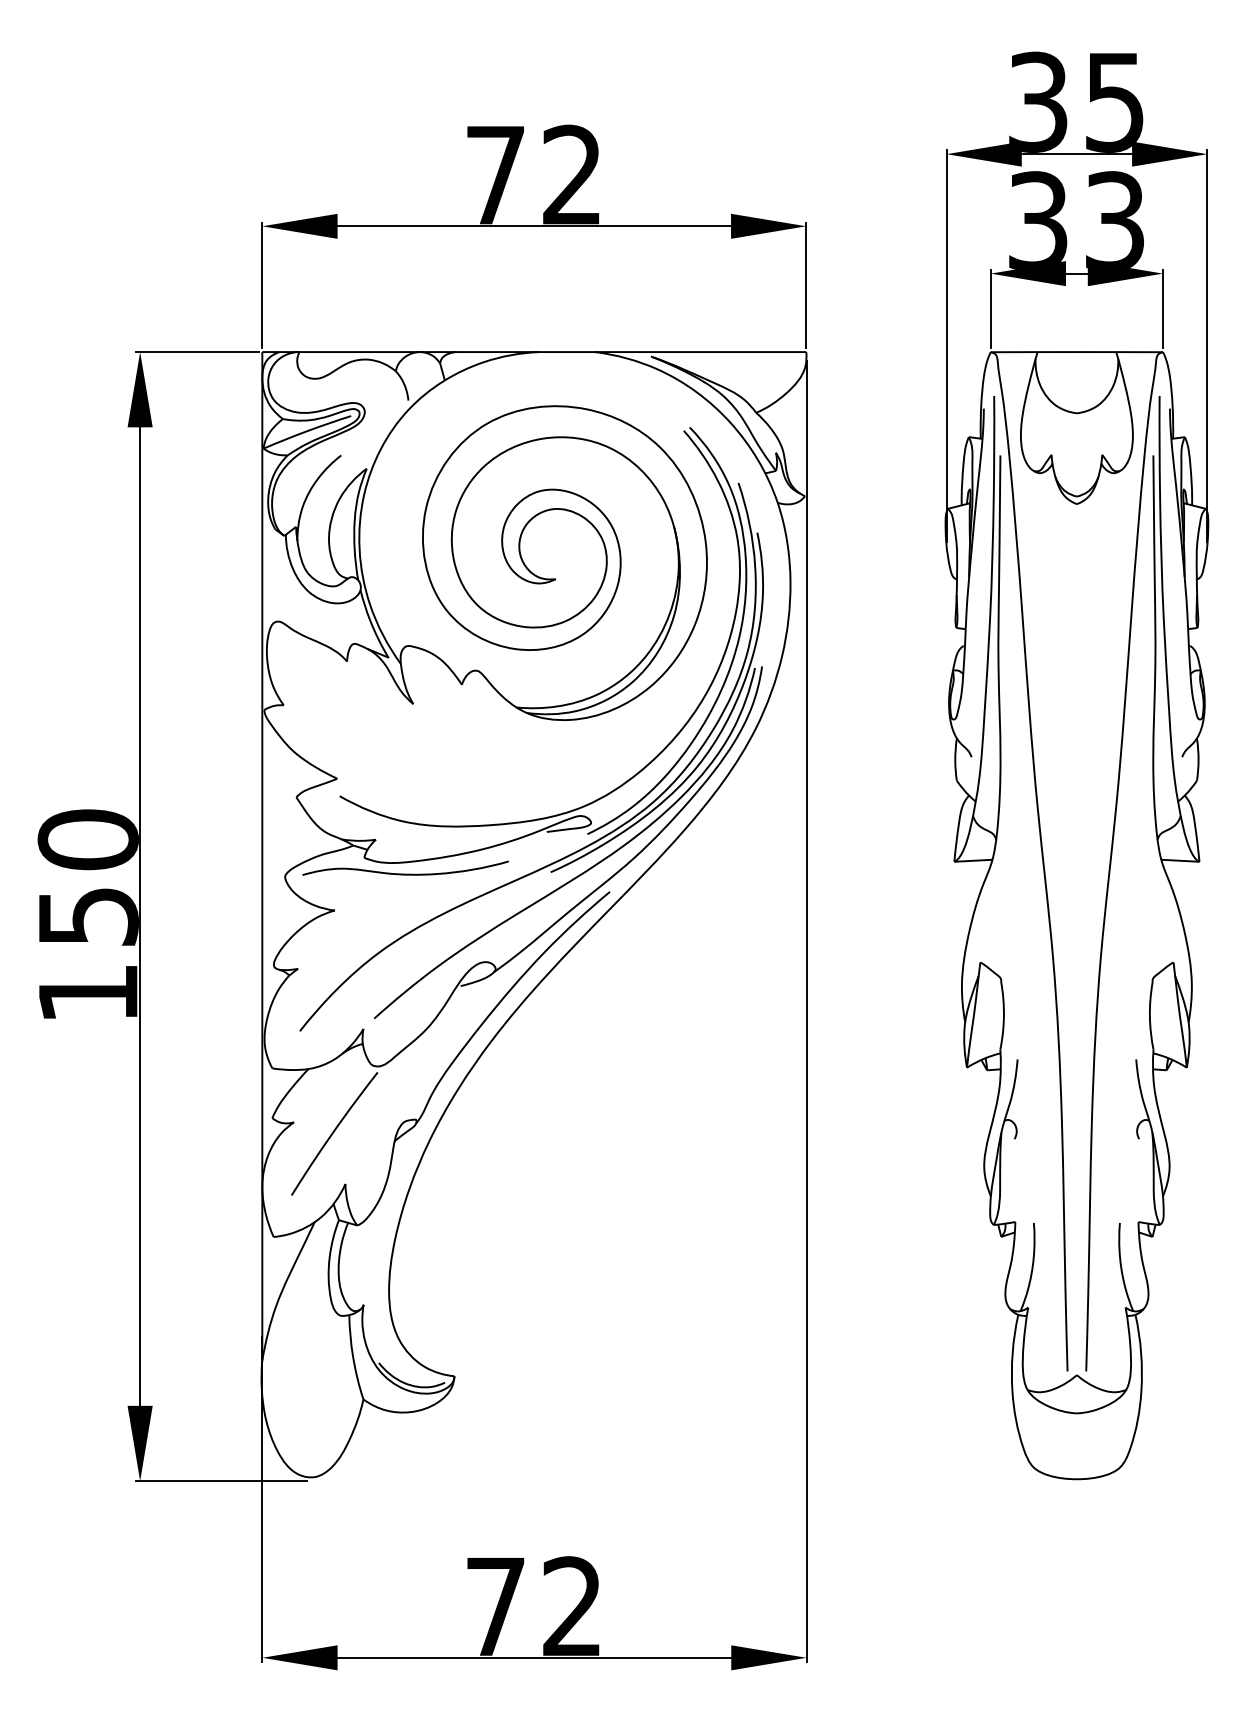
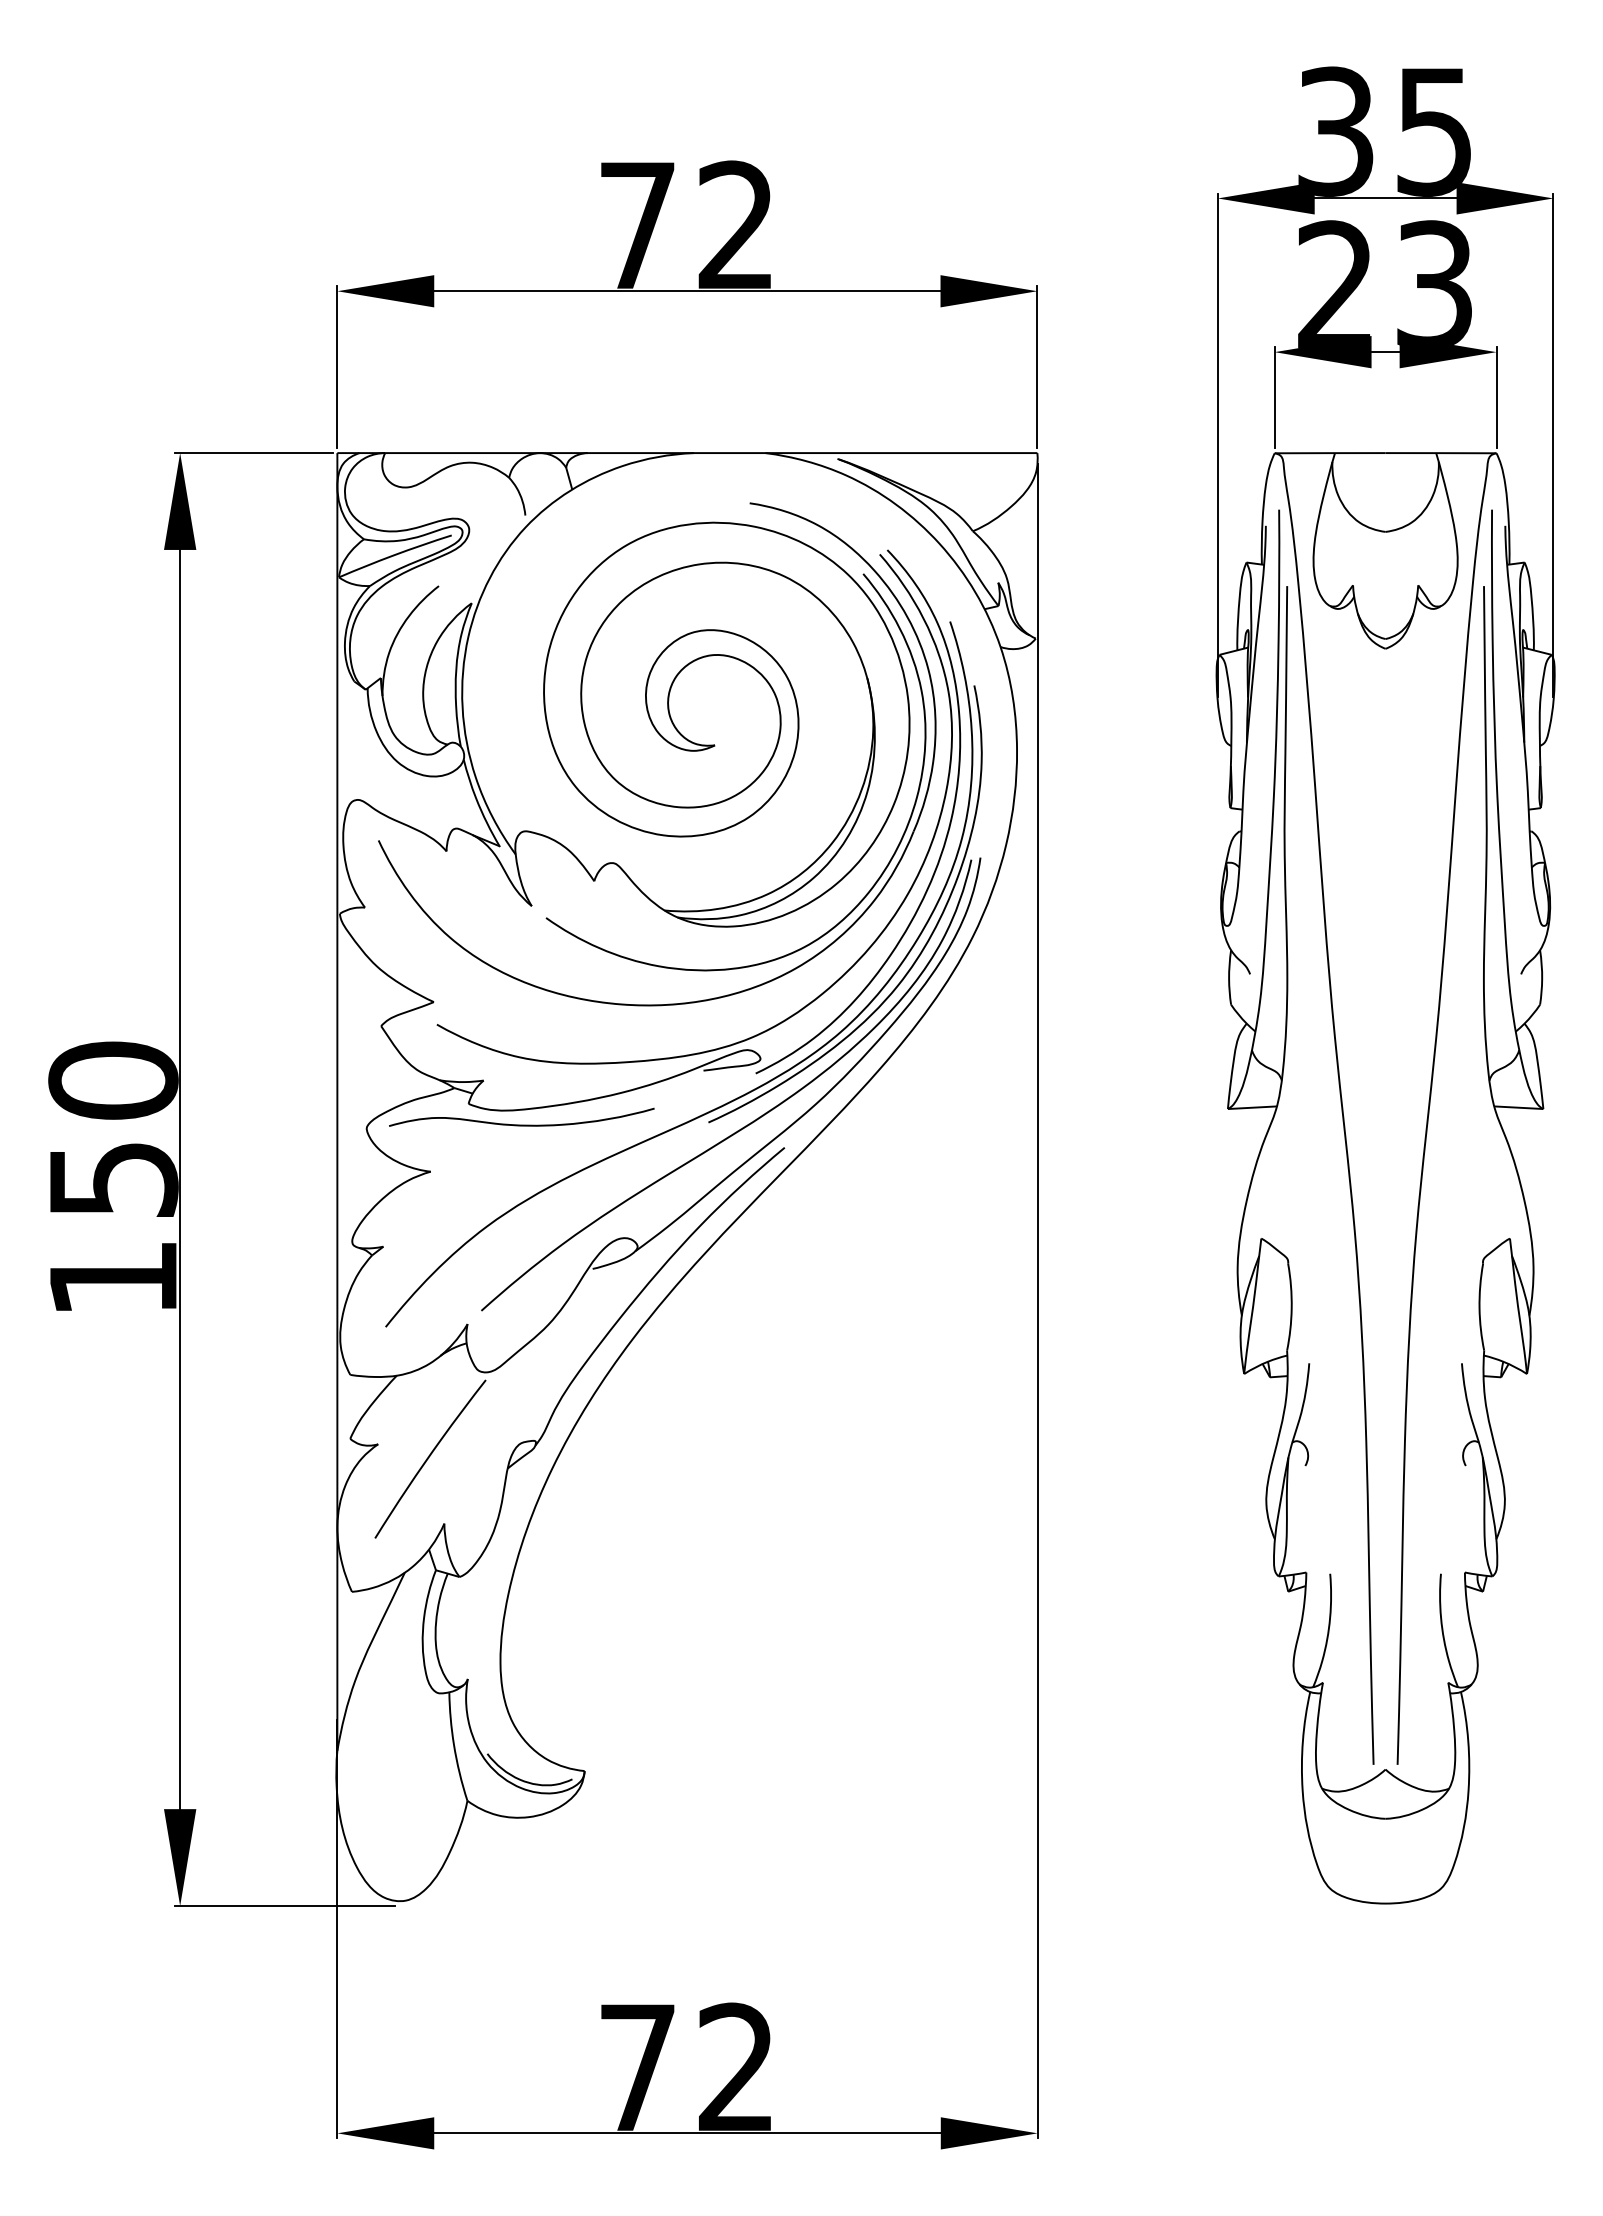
text: (1037, 220) -> (1335, 283), 33 -> 23
part: (425, 712) -> (547, 917), added

